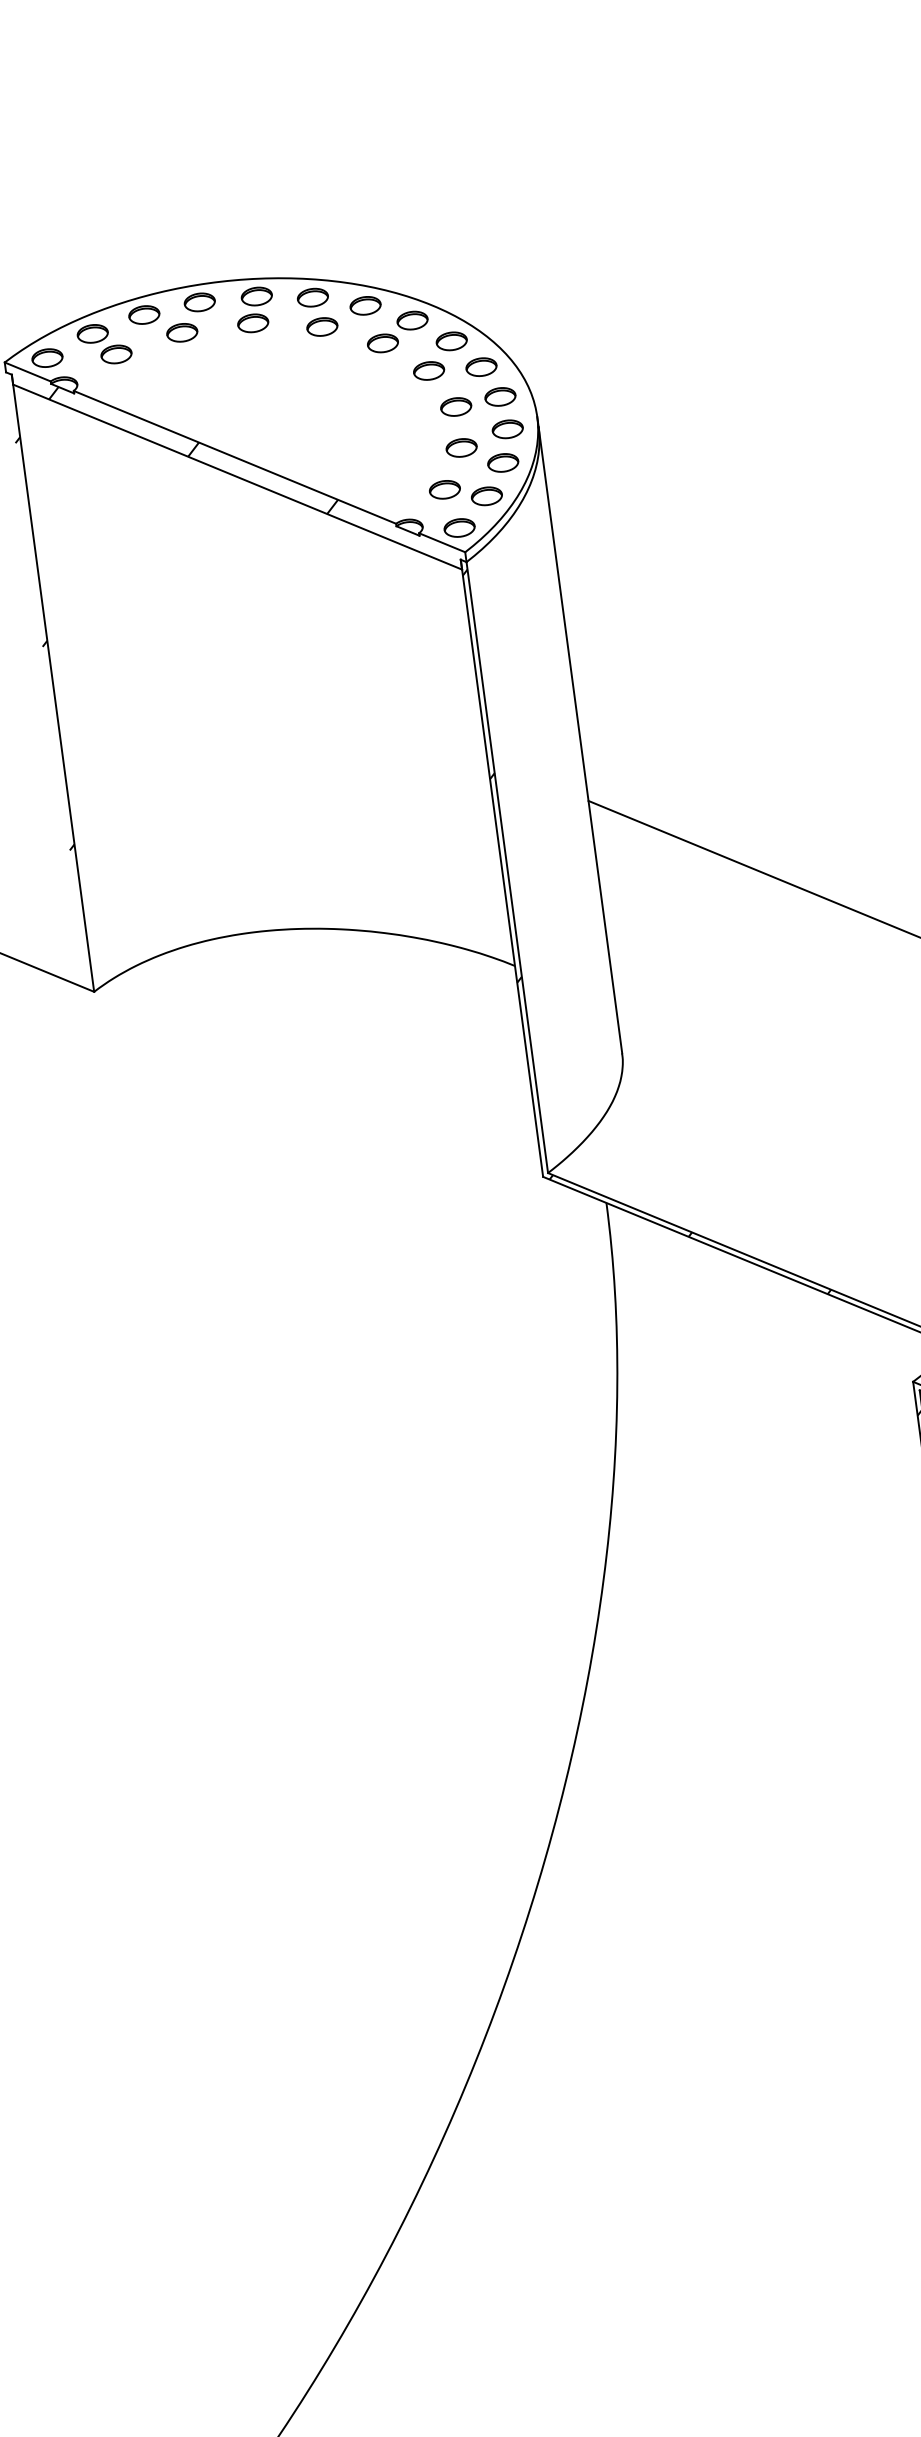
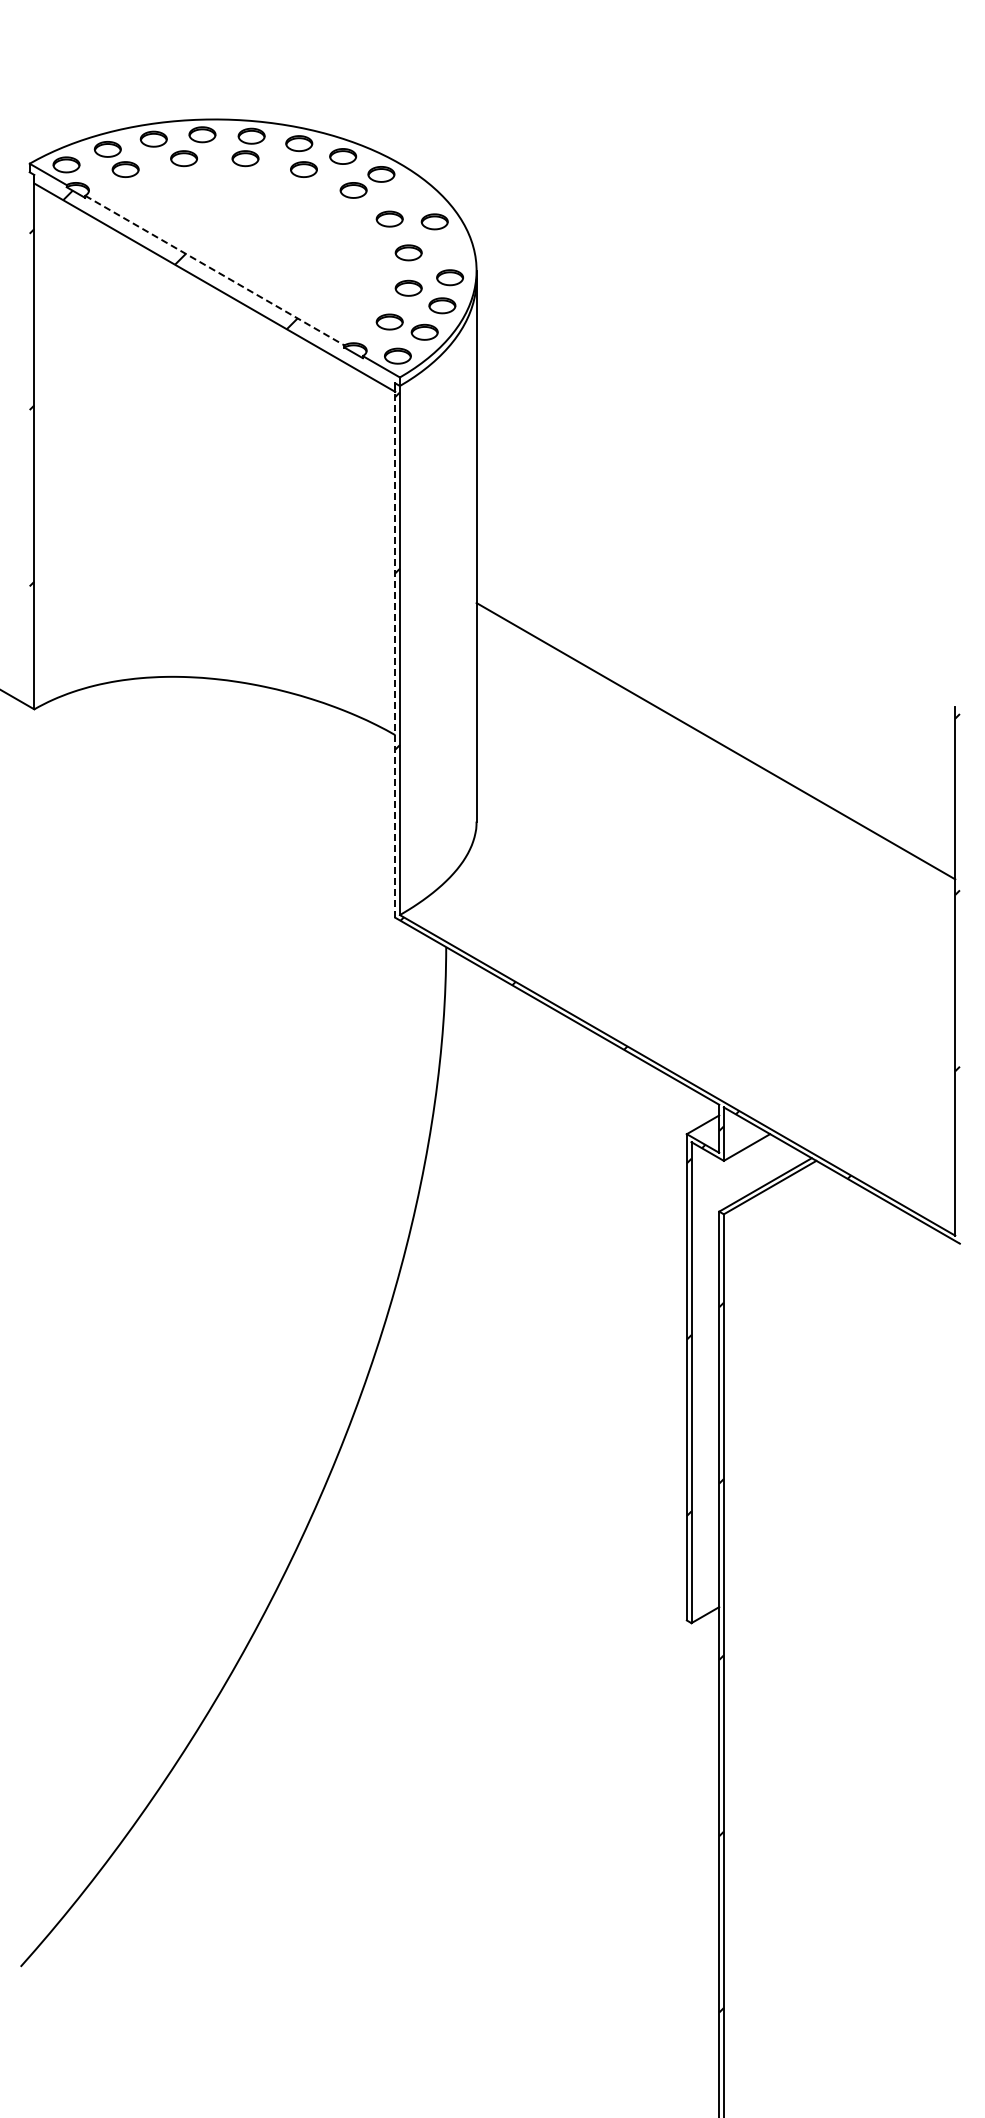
part: (451, 341) -> (412, 196), removed
part: (500, 396) -> (447, 248), removed
line: (234, 457) -> (214, 270), solid -> dashed
line: (502, 869) -> (395, 651), solid -> dashed

